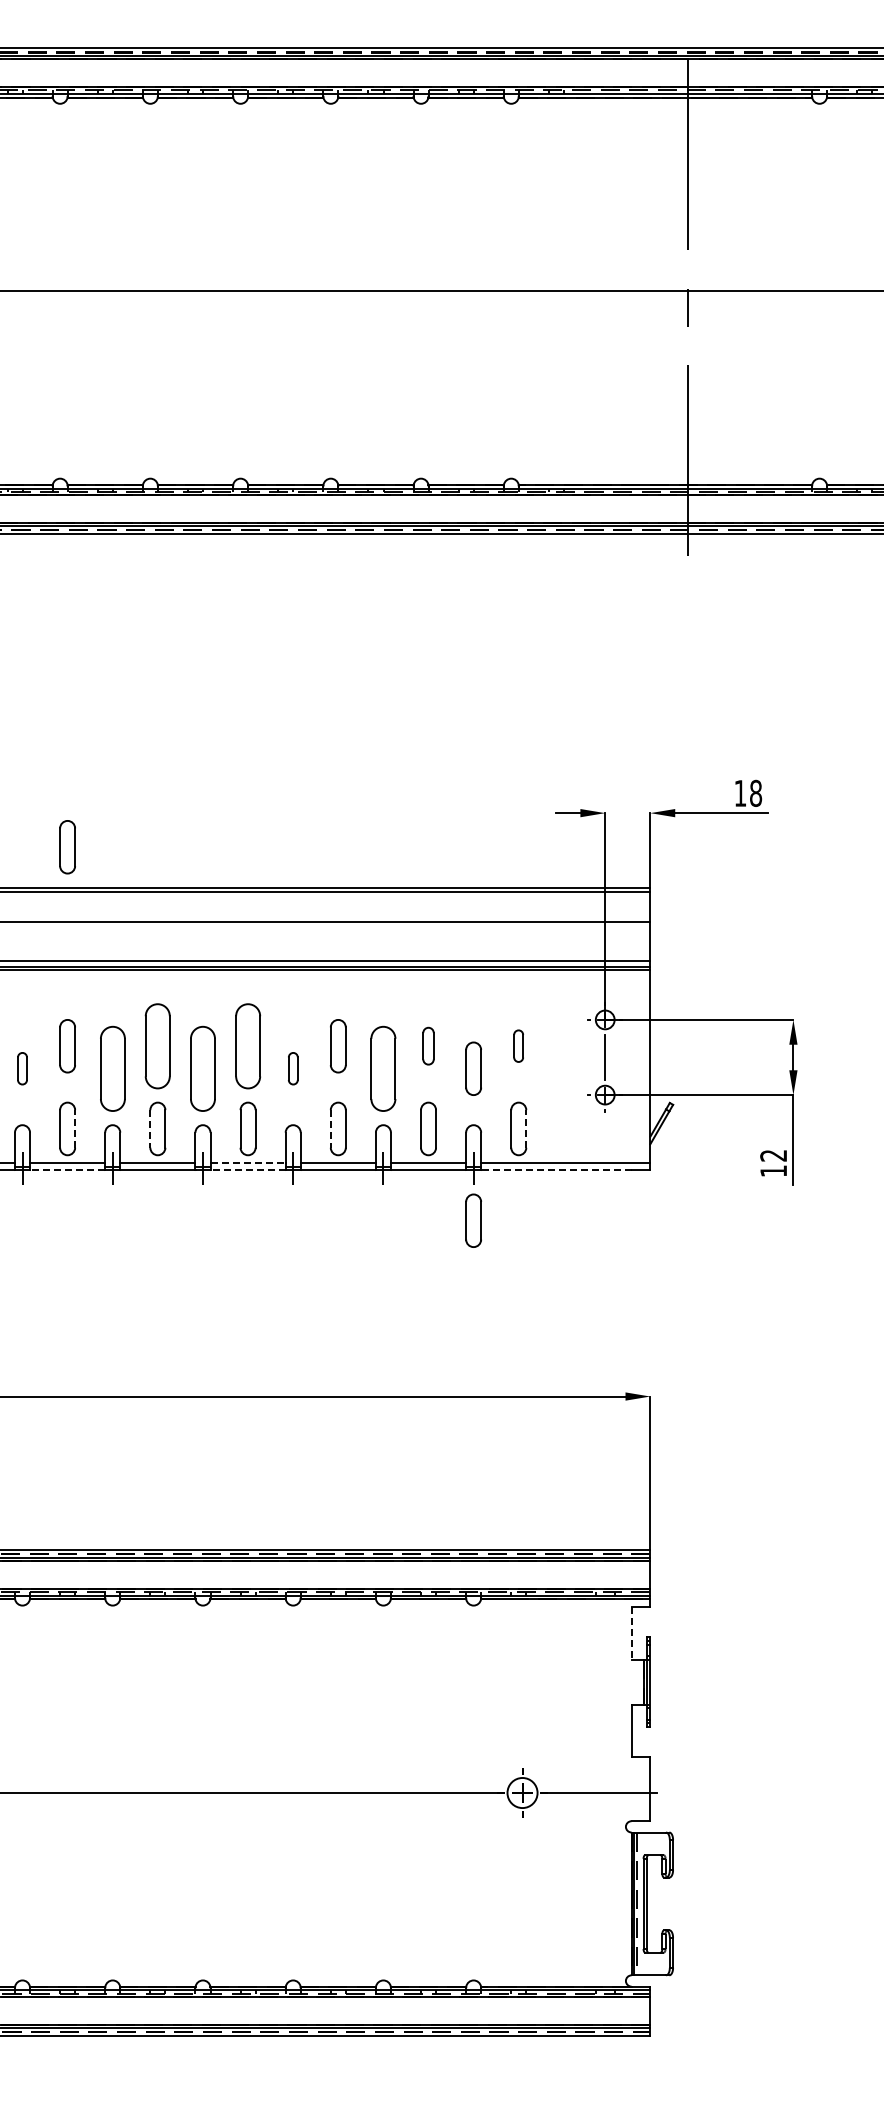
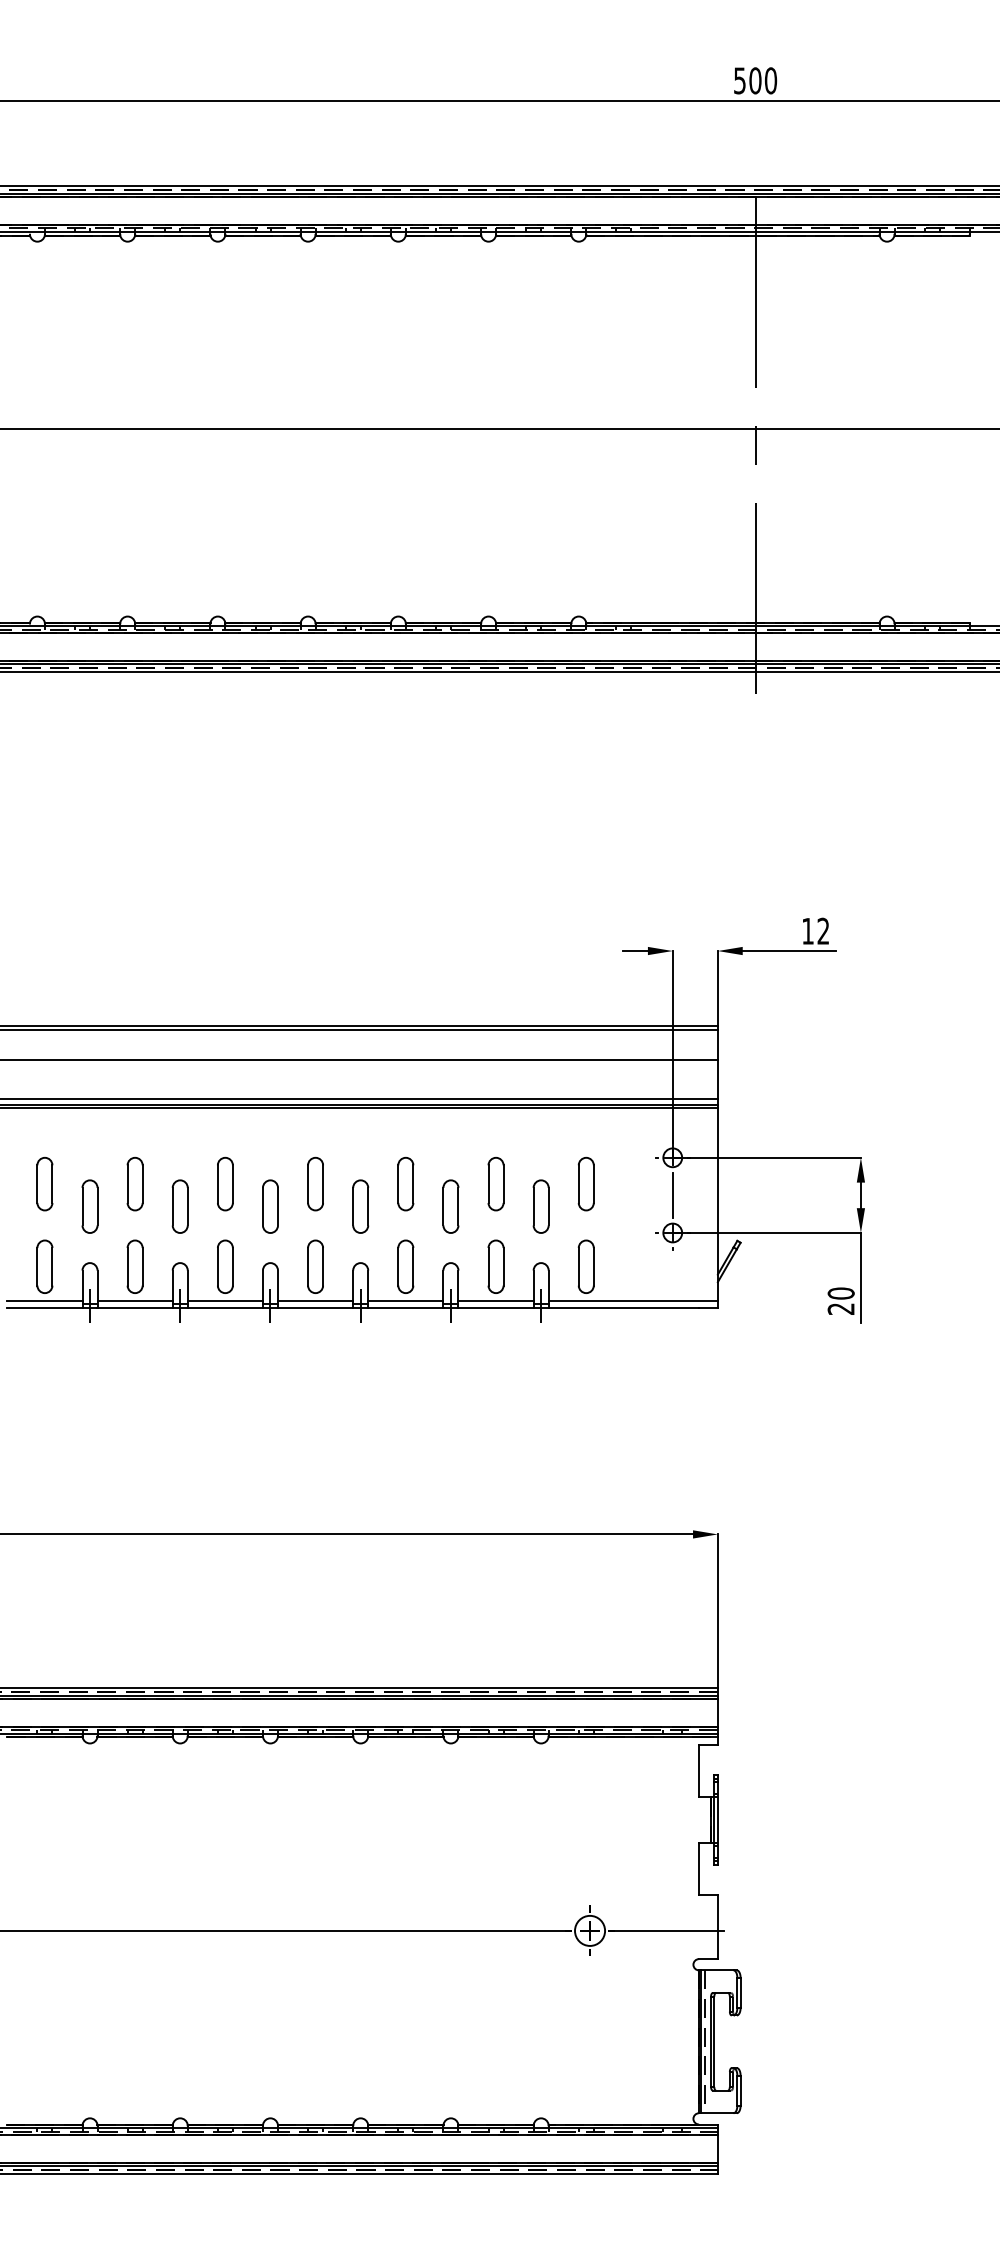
text: (755, 792) -> (823, 930), 18 -> 12
part: (66, 846) -> (134, 984), removed
part: (157, 1045) -> (225, 1183), size x0.62
part: (247, 1045) -> (315, 1183), size x0.62
part: (427, 1045) -> (495, 1183), size x1.43
part: (517, 1045) -> (585, 1183), size x1.67
part: (21, 1068) -> (89, 1206), size x1.67
part: (111, 1068) -> (179, 1206), size x0.62
part: (202, 1068) -> (270, 1206), size x0.62
part: (292, 1068) -> (360, 1206), size x1.67
part: (382, 1068) -> (450, 1206), size x0.62
line: (74, 1128) -> (142, 1266), dashed -> solid
line: (149, 1128) -> (217, 1266), dashed -> solid
line: (330, 1128) -> (398, 1266), dashed -> solid
line: (525, 1128) -> (593, 1266), dashed -> solid
line: (247, 1162) -> (315, 1300), dashed -> solid
text: (772, 1162) -> (840, 1300), 12 -> 20
line: (67, 1170) -> (135, 1308), dashed -> solid
line: (247, 1170) -> (315, 1308), dashed -> solid
line: (555, 1170) -> (623, 1308), dashed -> solid
part: (472, 1220) -> (540, 1358), removed
line: (631, 1633) -> (699, 1771), dashed -> solid

